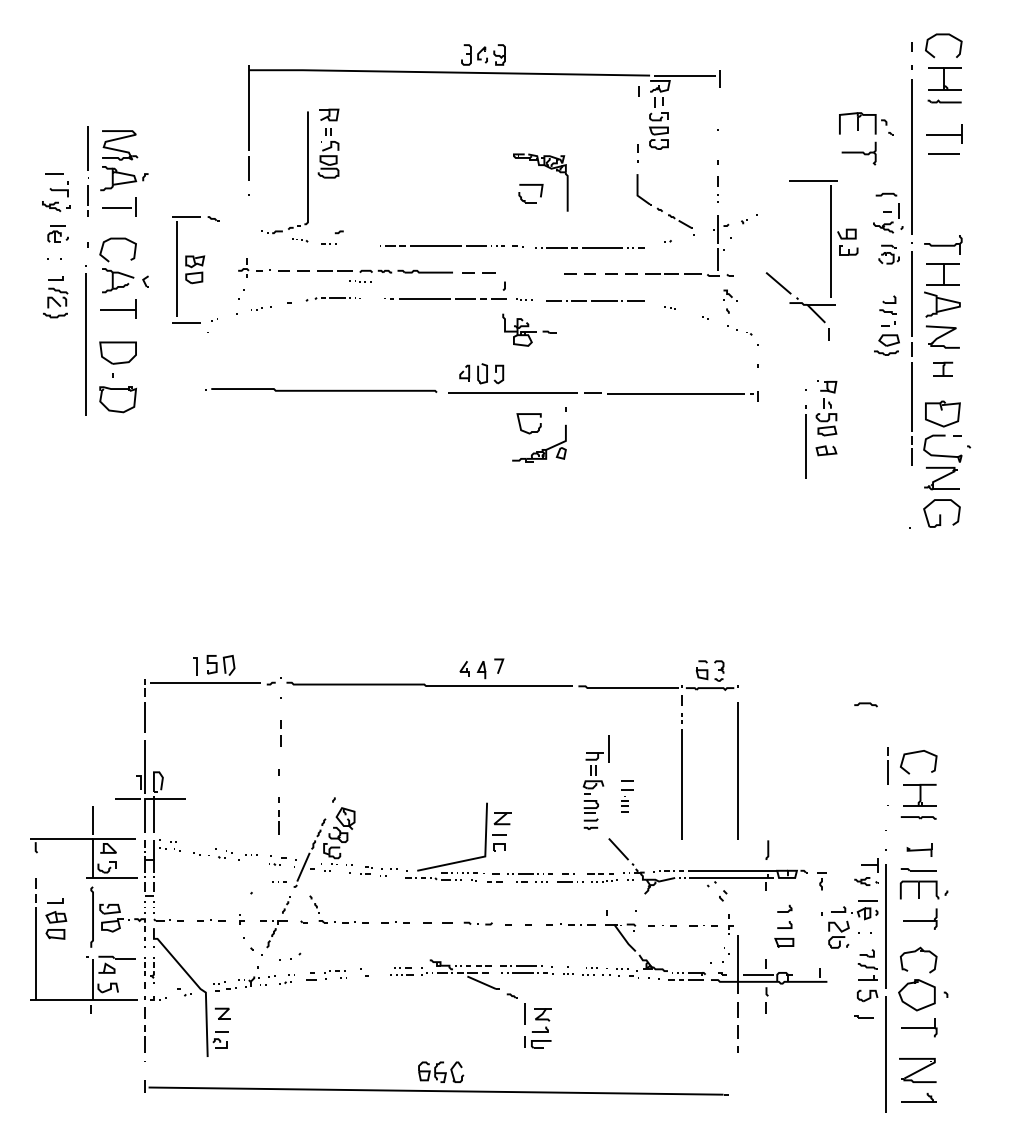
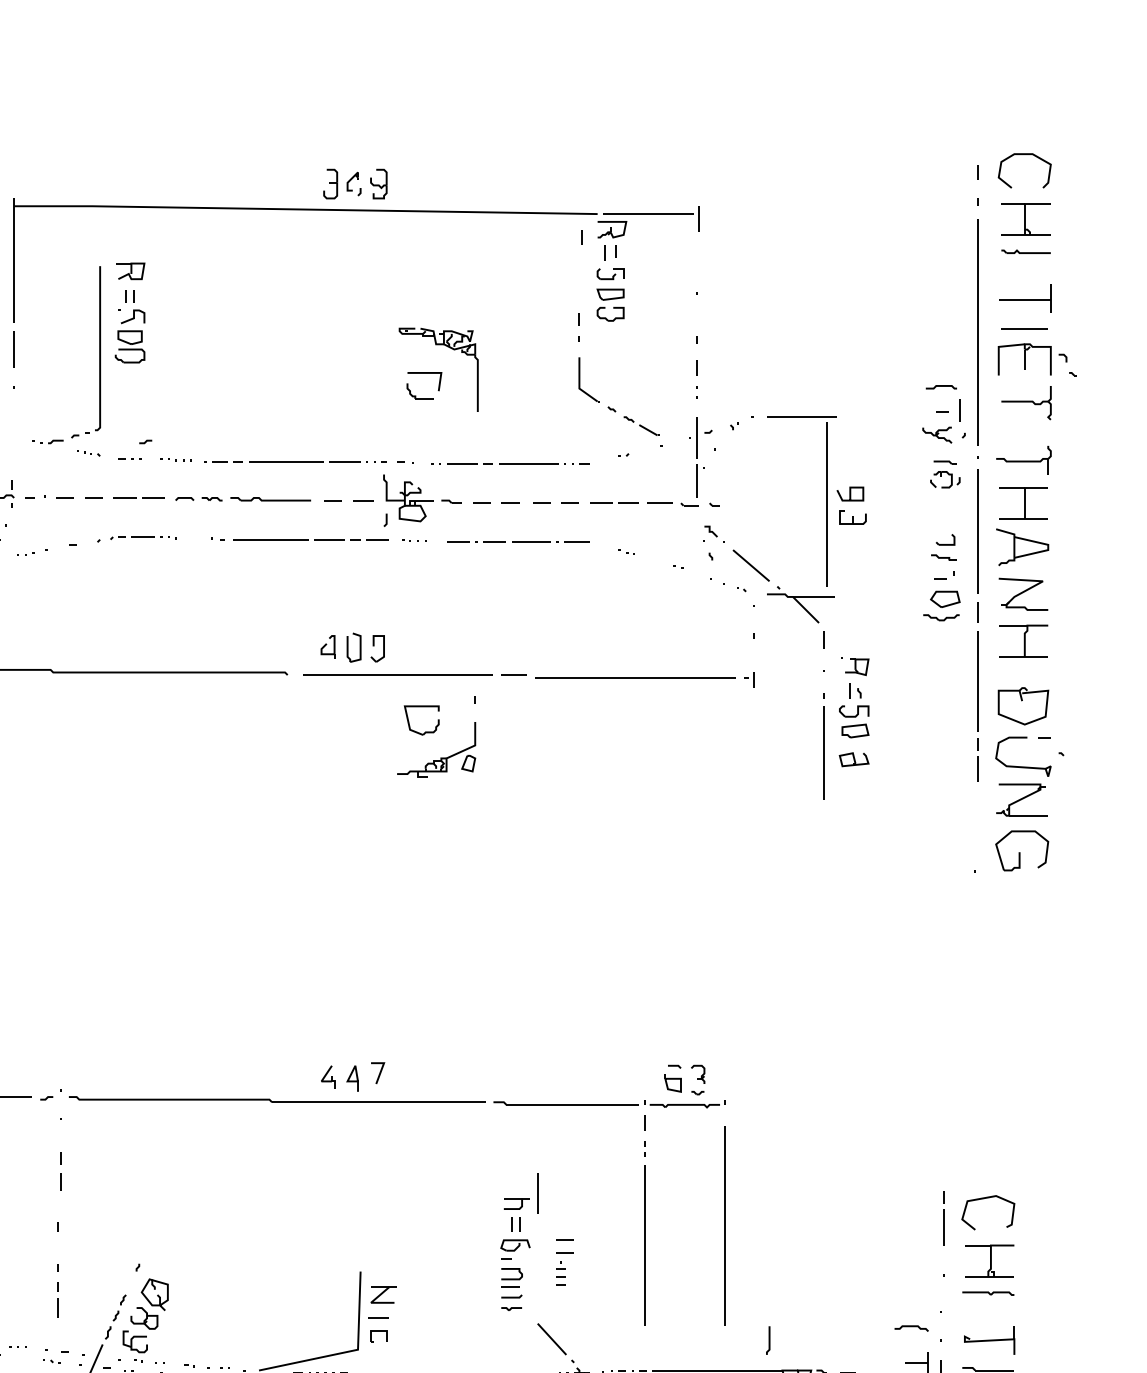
part: (874, 134) -> (1049, 375), moved
part: (830, 260) -> (826, 532), moved
part: (360, 281) -> (176, 459), moved
part: (529, 329) -> (422, 497), moved
part: (942, 368) -> (1022, 640), size x1.67
curve: (865, 704) -> (910, 1327), moved
part: (919, 849) -> (989, 1339), size x1.43

